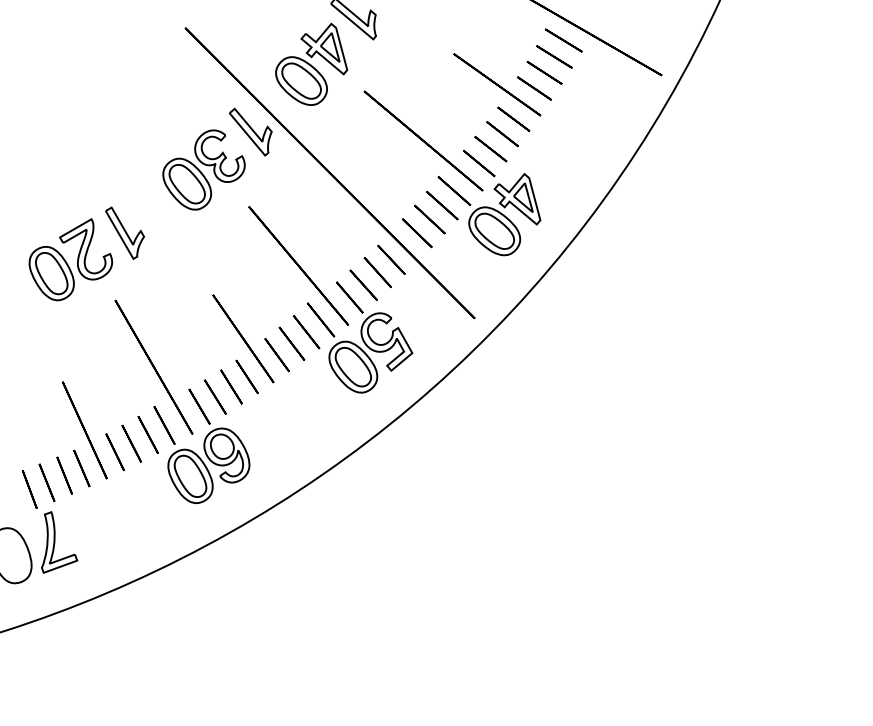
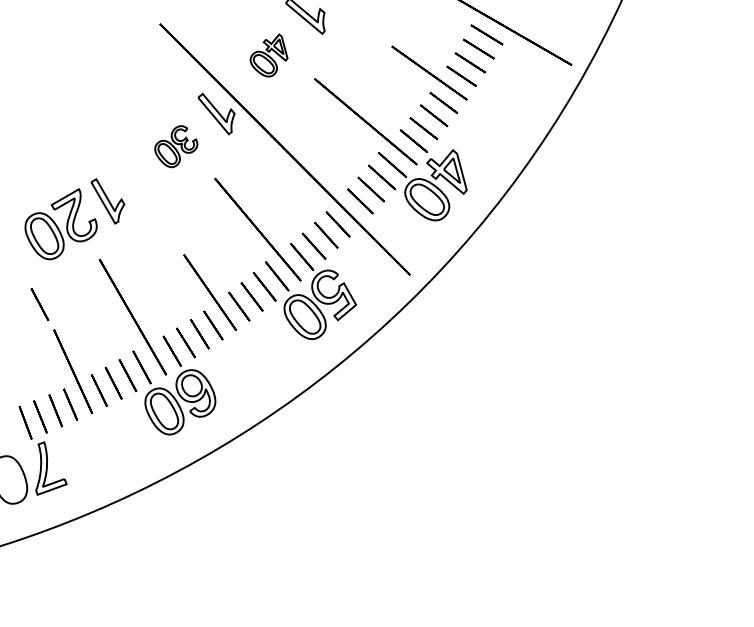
part: (310, 64) -> (268, 55), size x0.6
part: (204, 169) -> (176, 146), size x0.6
line: (45, 352) -> (39, 304), added

